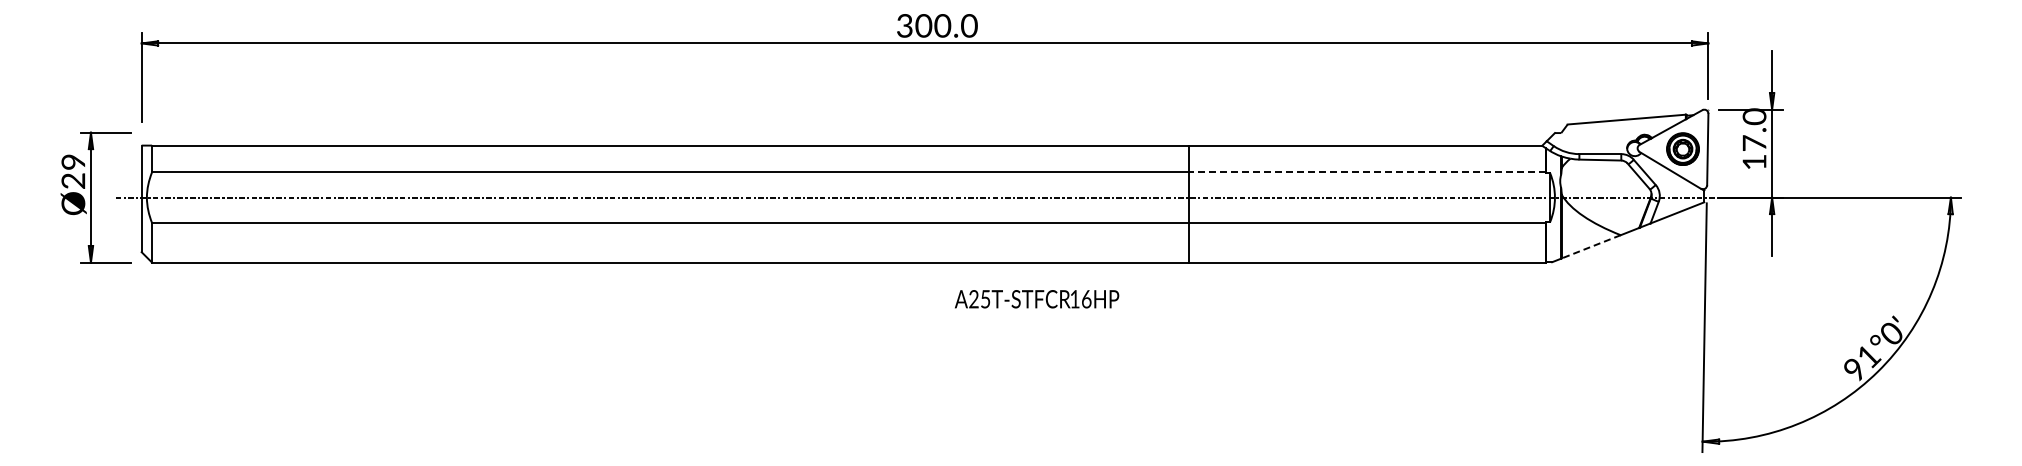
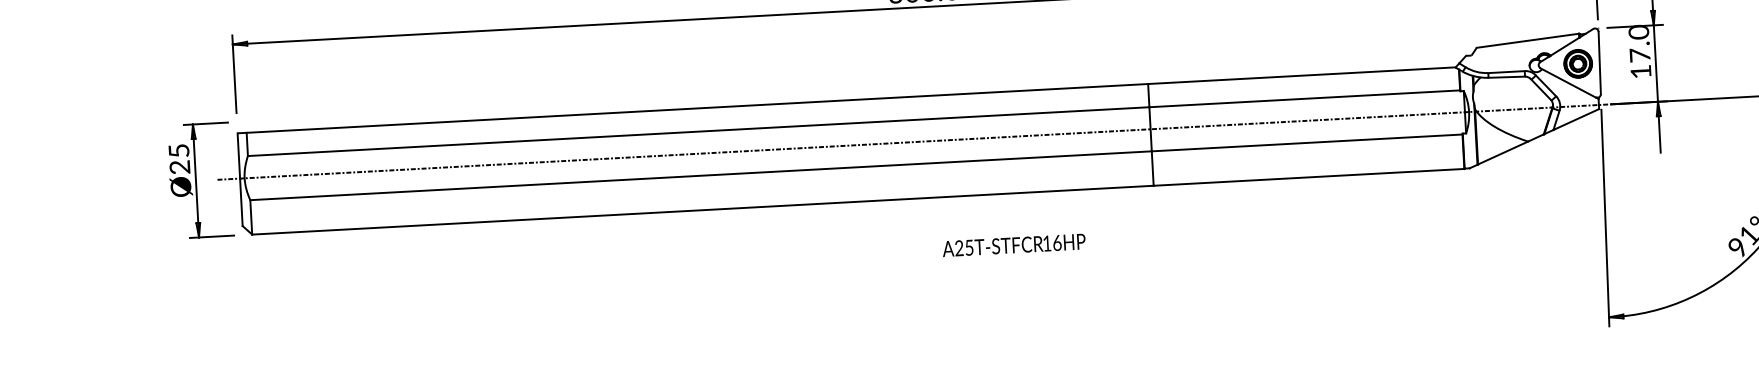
text: (73, 161) -> (179, 150), Ø29 -> Ø25
line: (1367, 172) -> (1304, 98), dashed -> solid
line: (1591, 246) -> (1503, 152), dashed -> solid
text: (1037, 299) -> (1014, 245), moved

